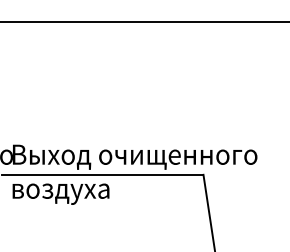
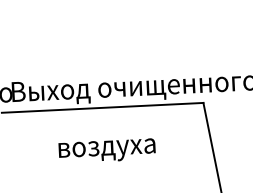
text: (60, 193) -> (106, 150), moved

